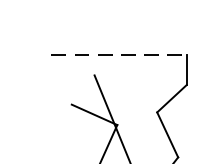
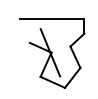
line: (119, 55) -> (52, 19), dashed -> solid

